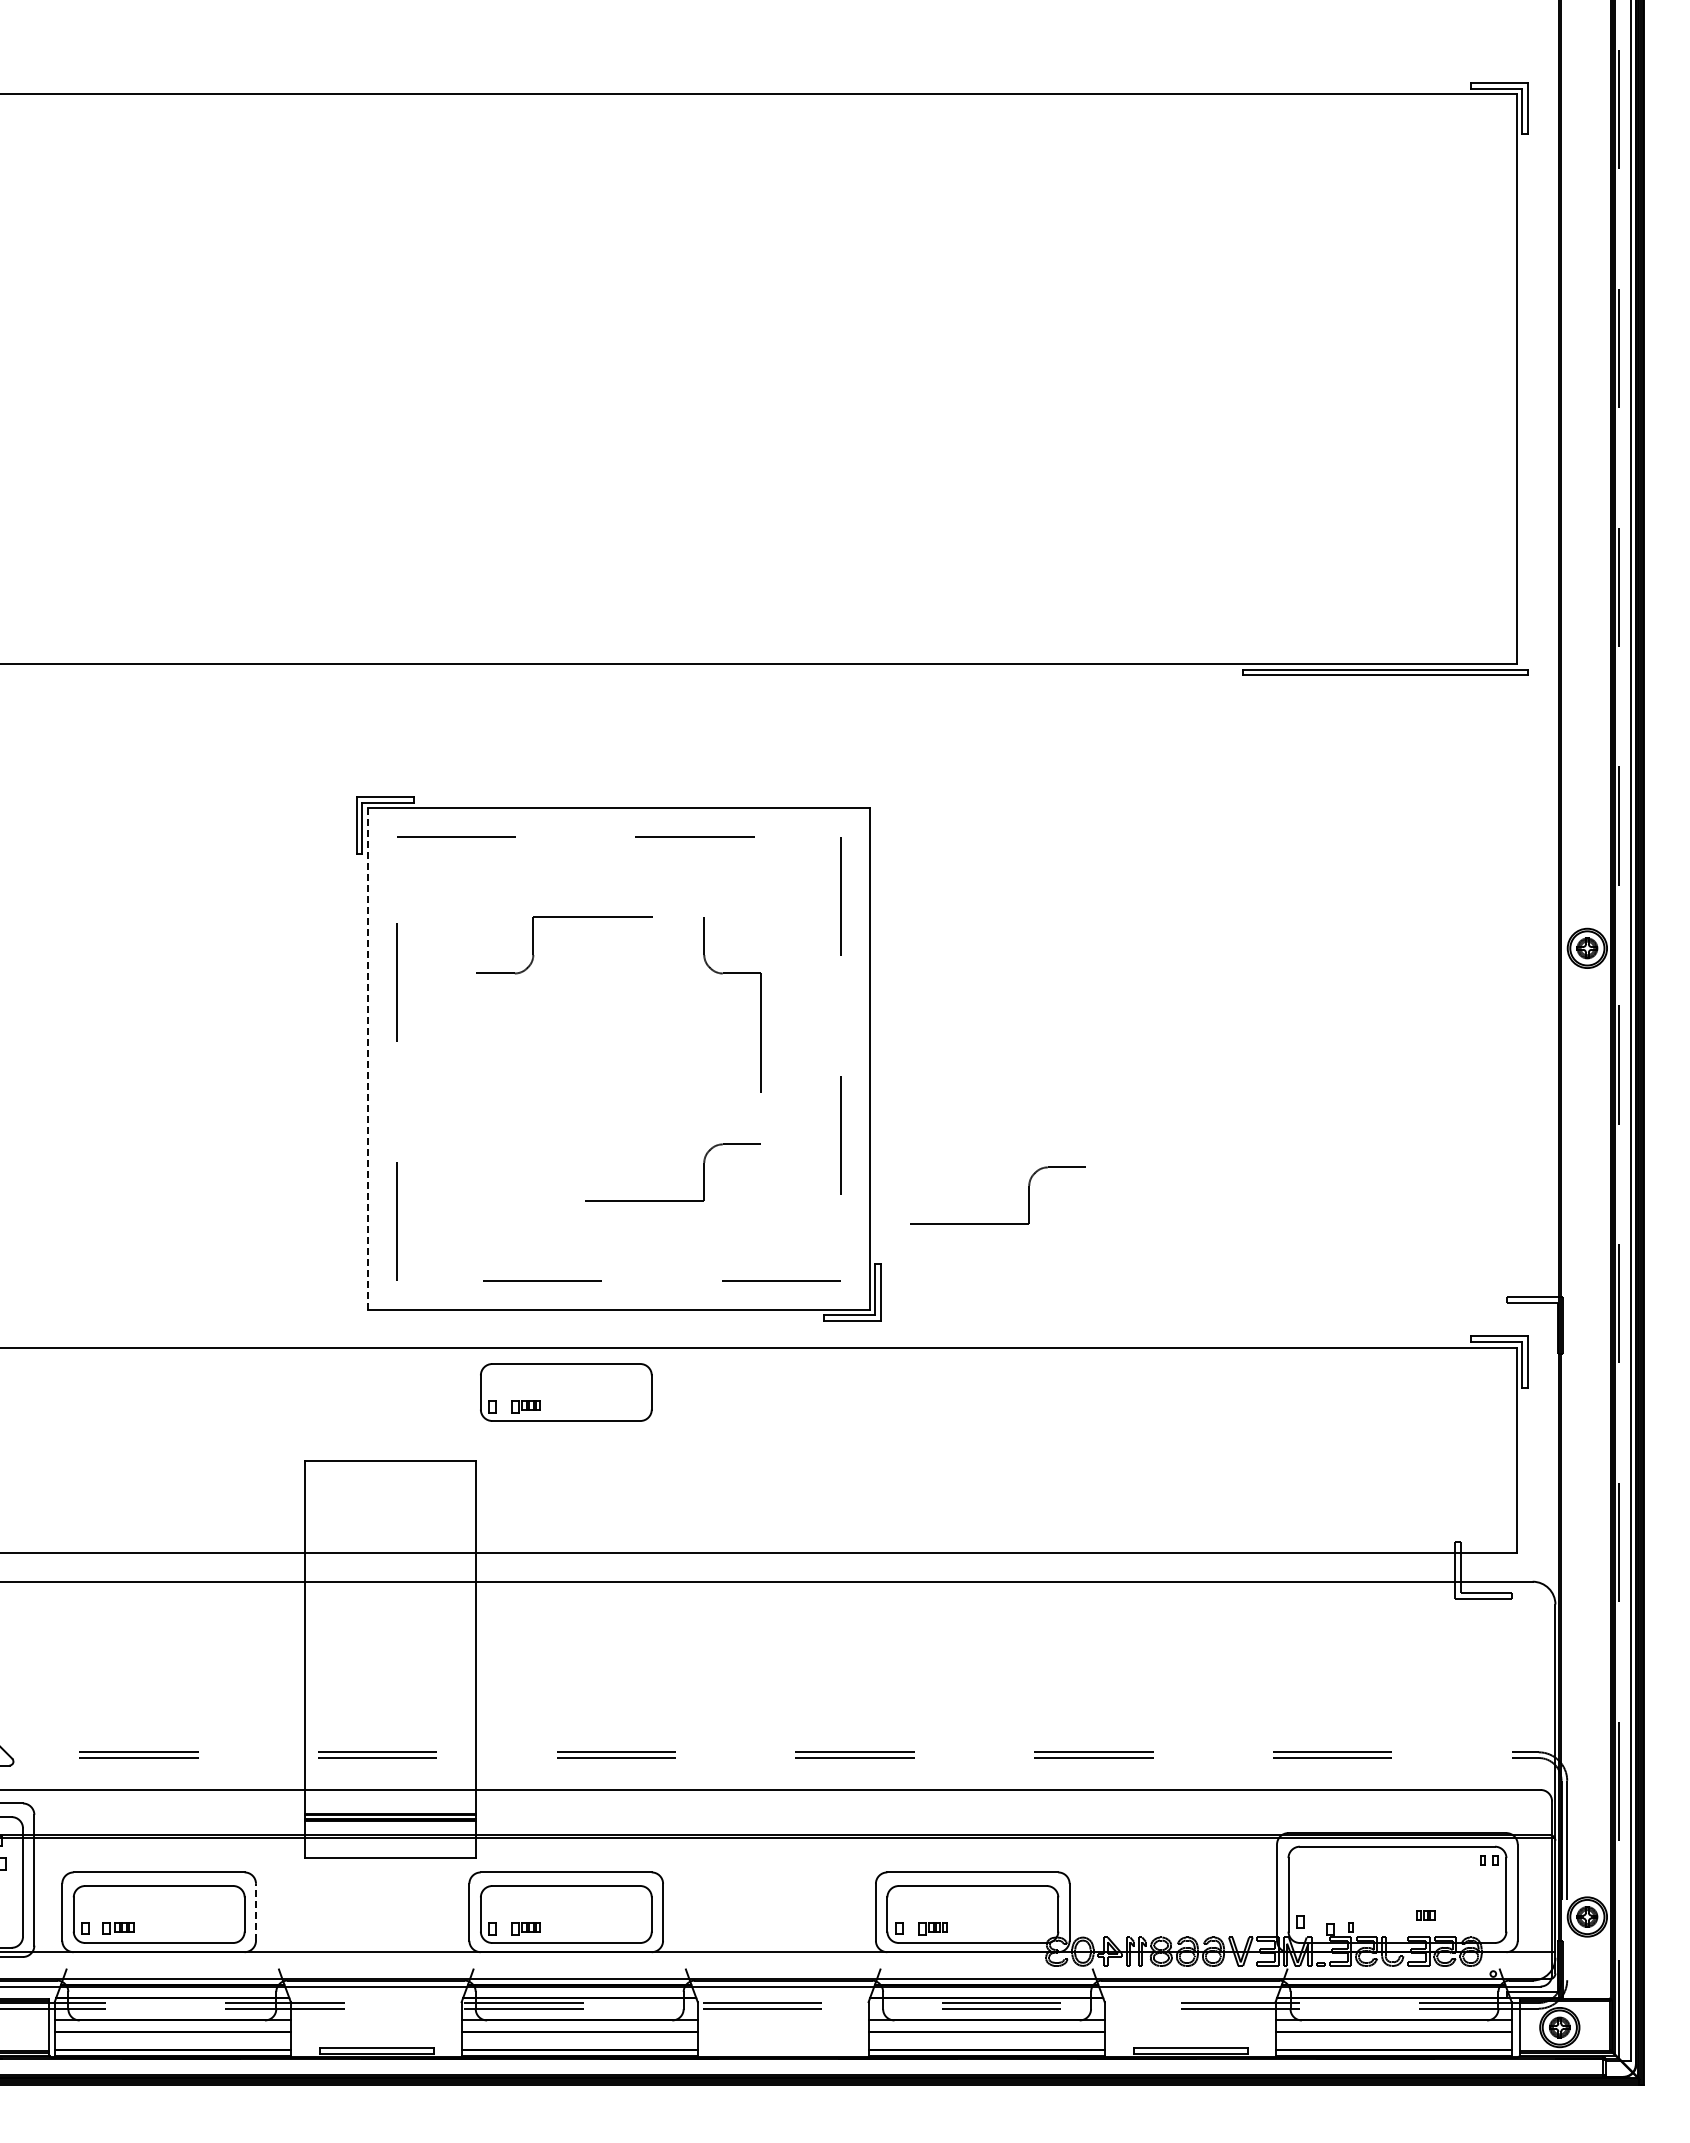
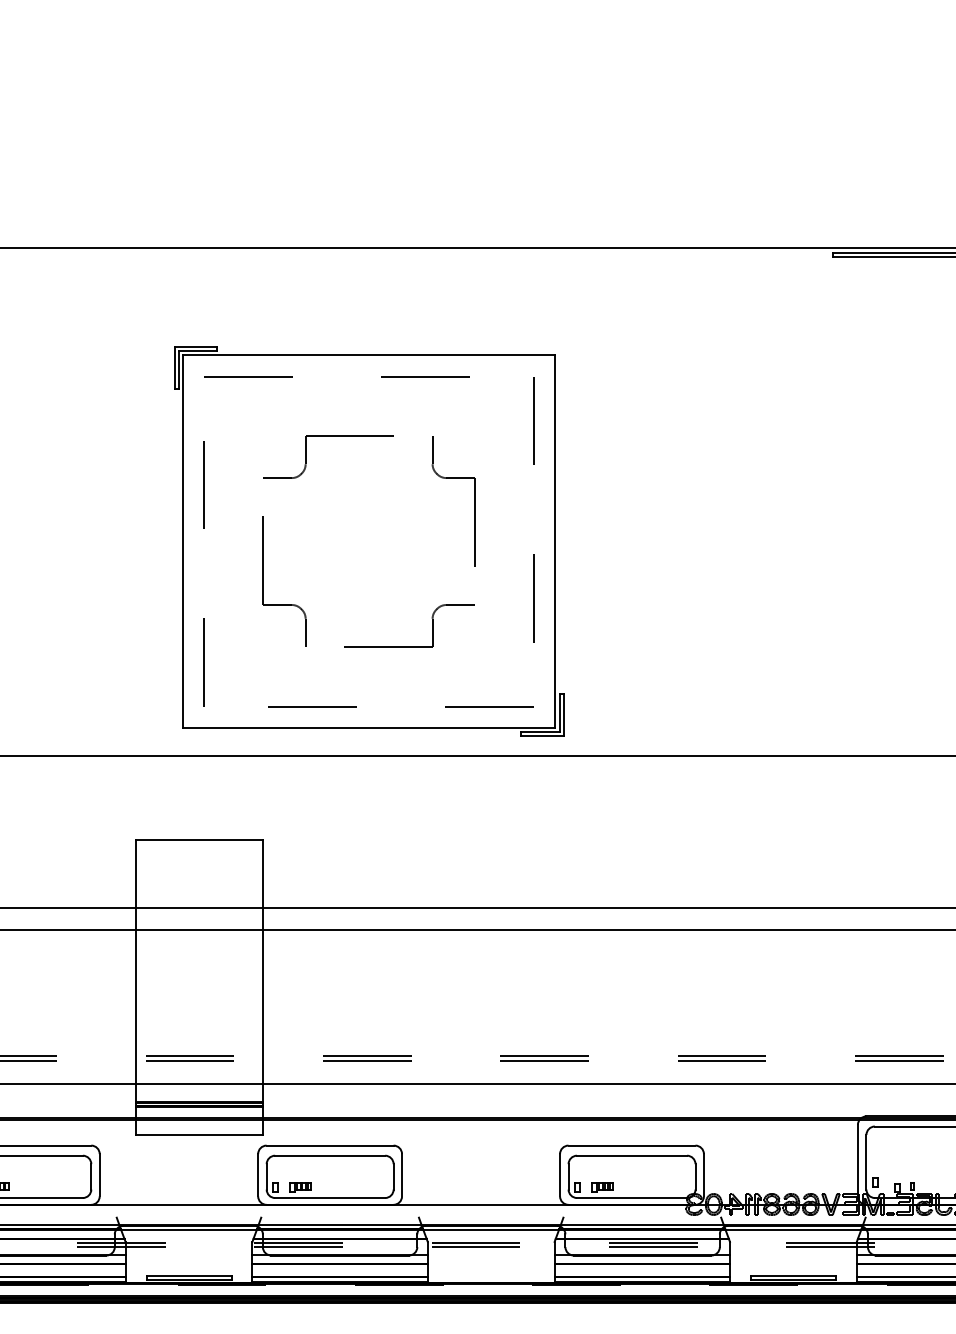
line: (368, 1058) -> (183, 541), dashed -> solid
part: (476, 1112) -> (263, 581), added
part: (997, 1223) -> (650, 663), removed
part: (566, 1392) -> (330, 789), removed
line: (256, 1911) -> (100, 1174), dashed -> solid

